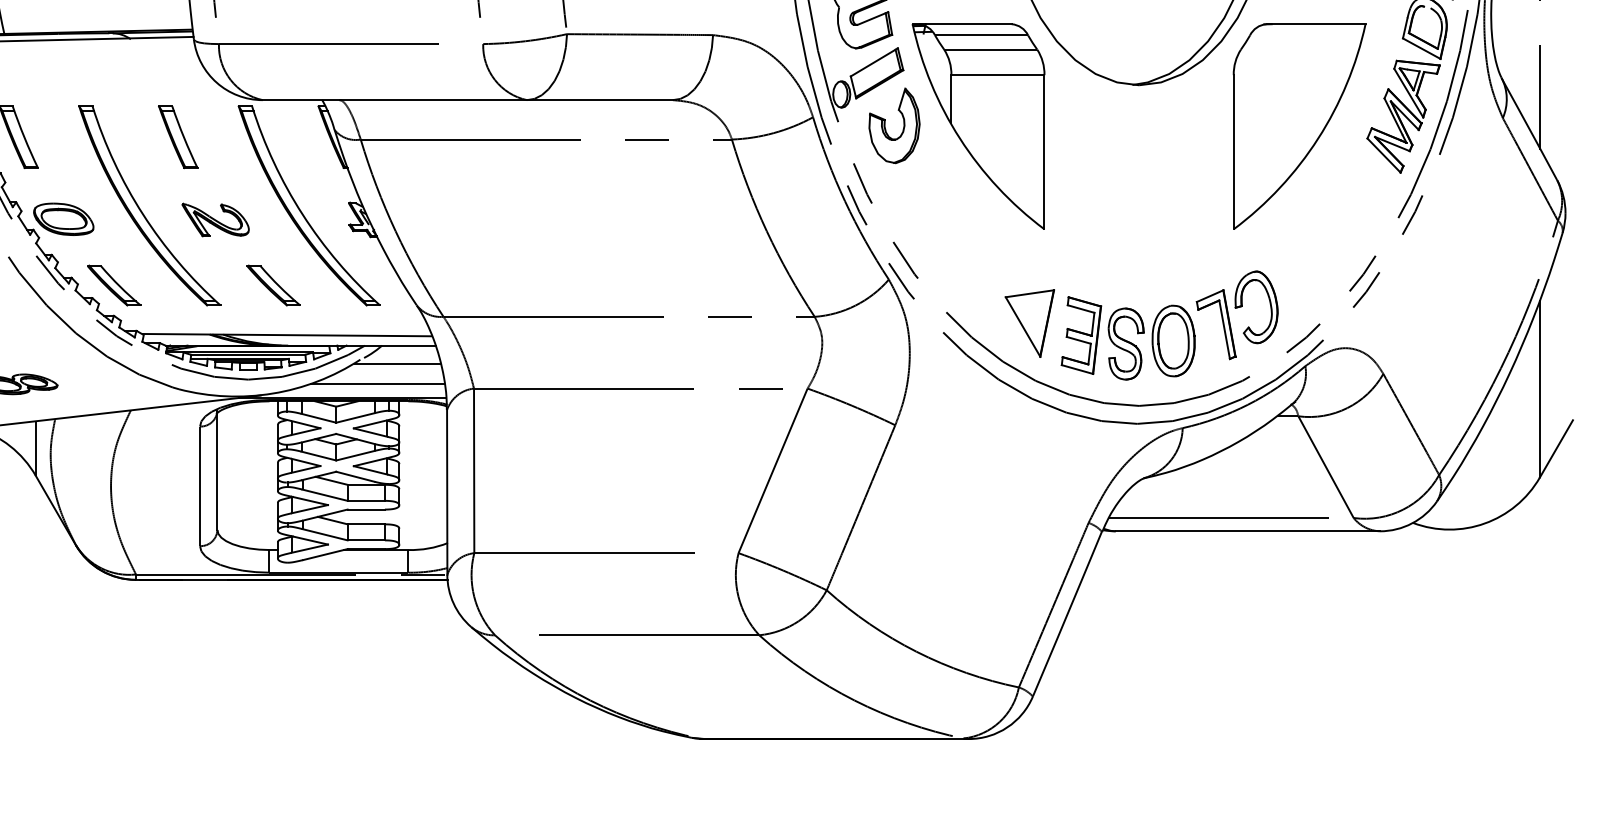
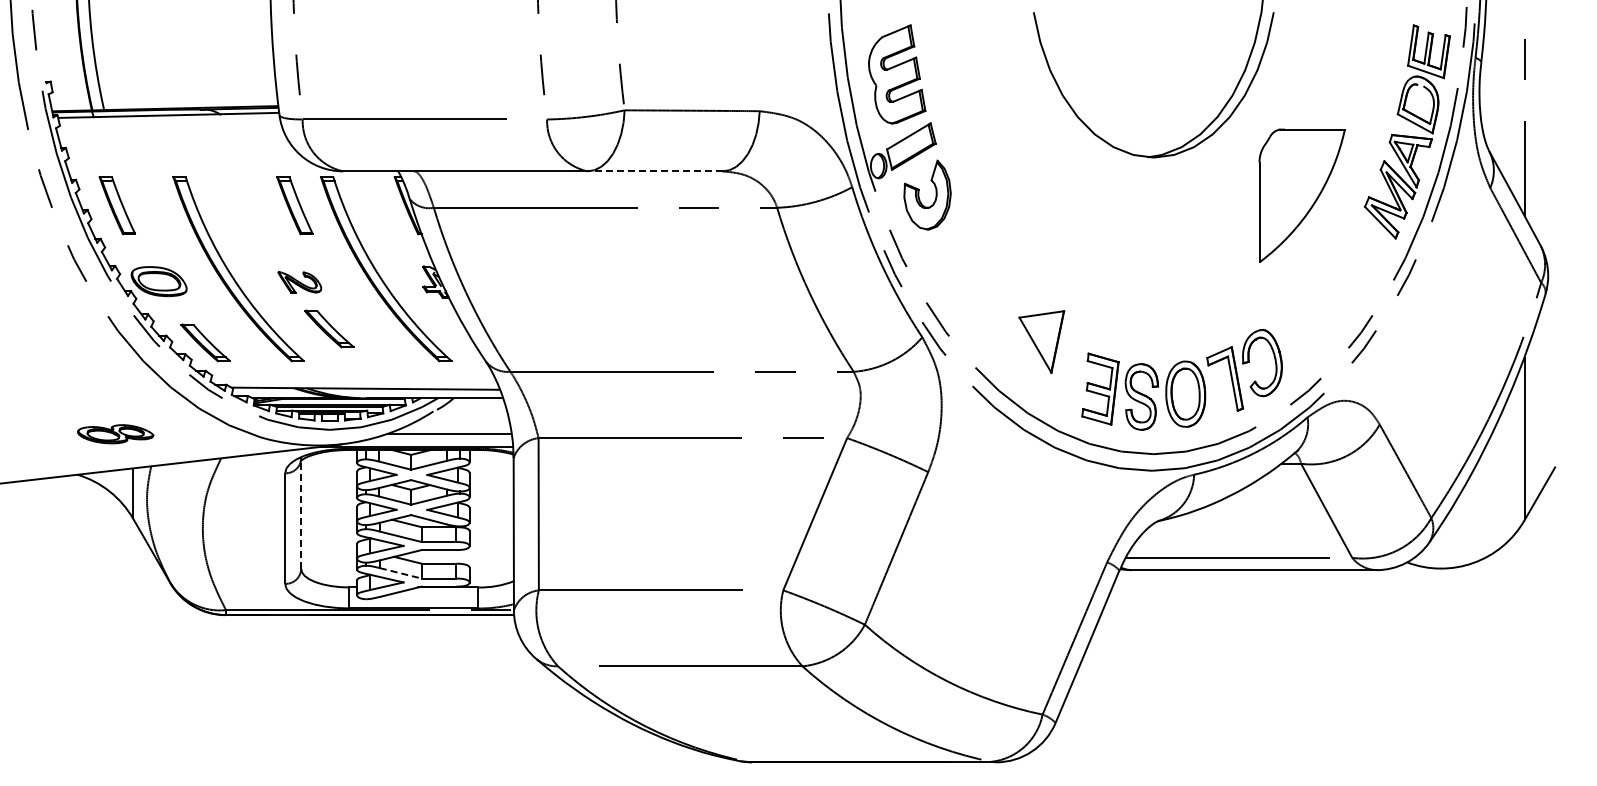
line: (599, 100) -> (654, 171), solid -> dashed
part: (978, 126) -> (1005, 195), removed
part: (1298, 126) -> (1301, 195), size x0.7
part: (177, 137) -> (294, 205), moved
part: (215, 220) -> (299, 282), size x0.7
part: (273, 285) -> (329, 328), moved
part: (1029, 323) -> (1041, 341), moved
line: (397, 364) -> (467, 415), removed
line: (217, 470) -> (301, 513), solid -> dashed
line: (324, 534) -> (400, 573), solid -> dashed

